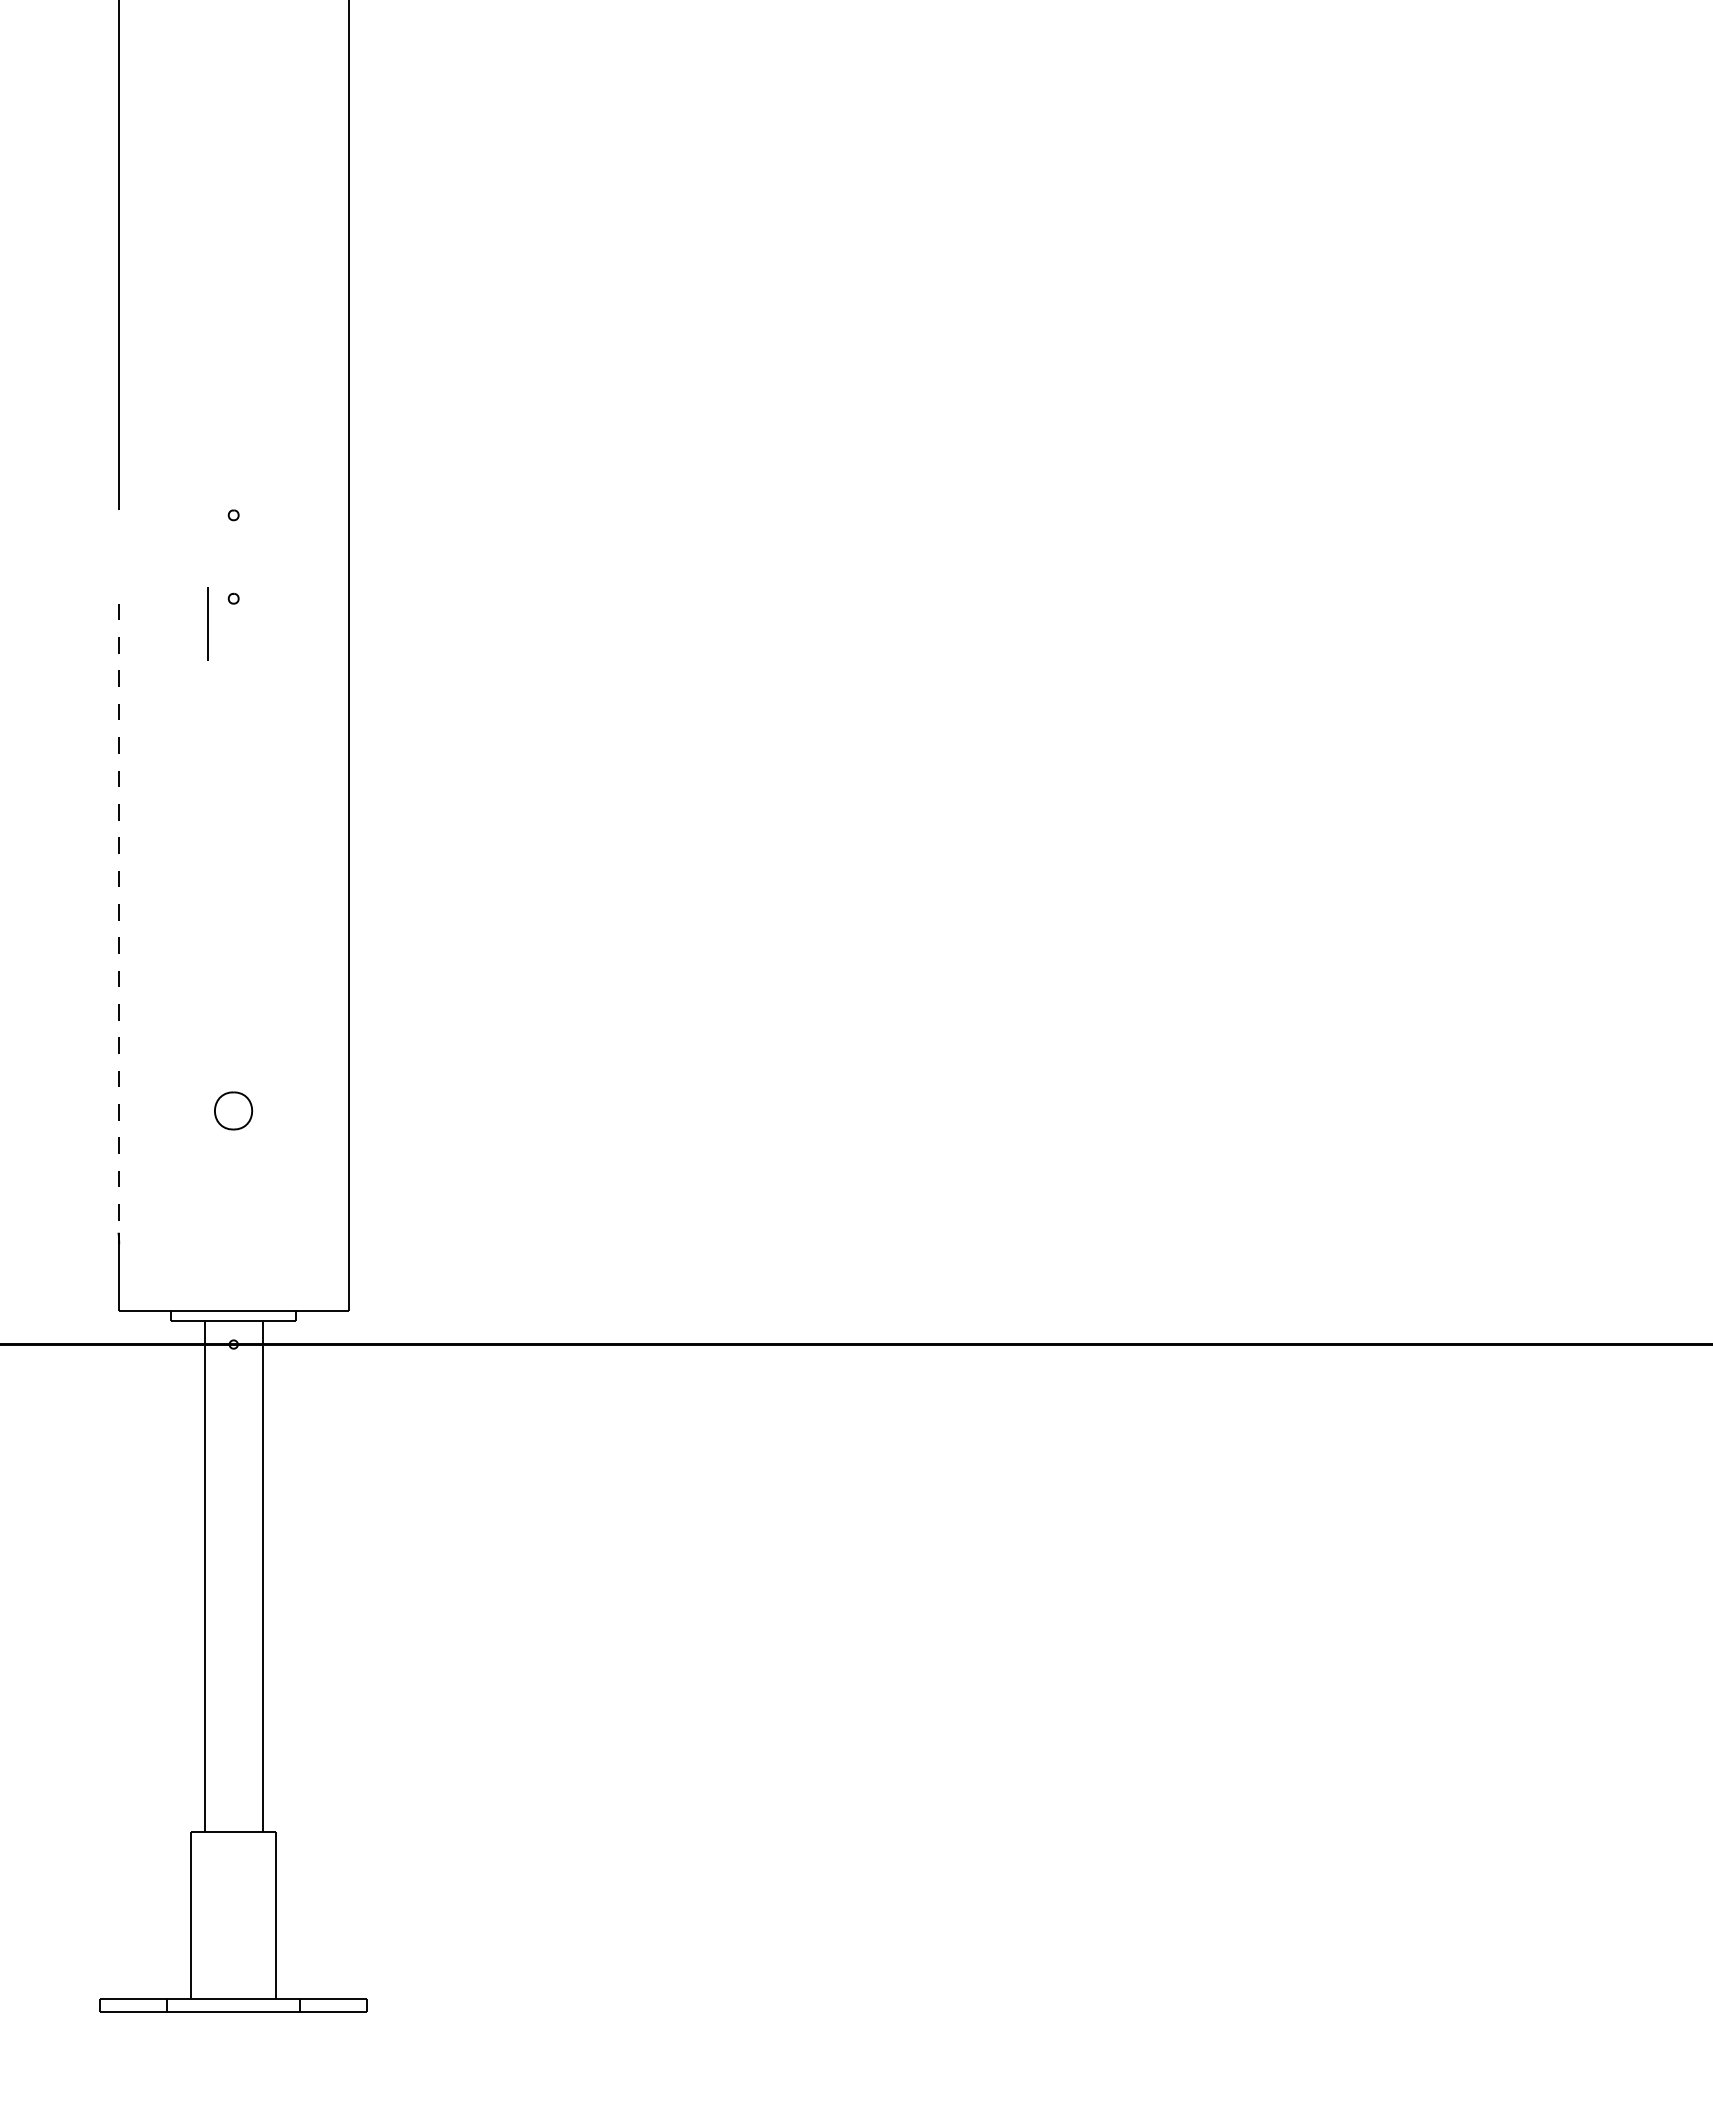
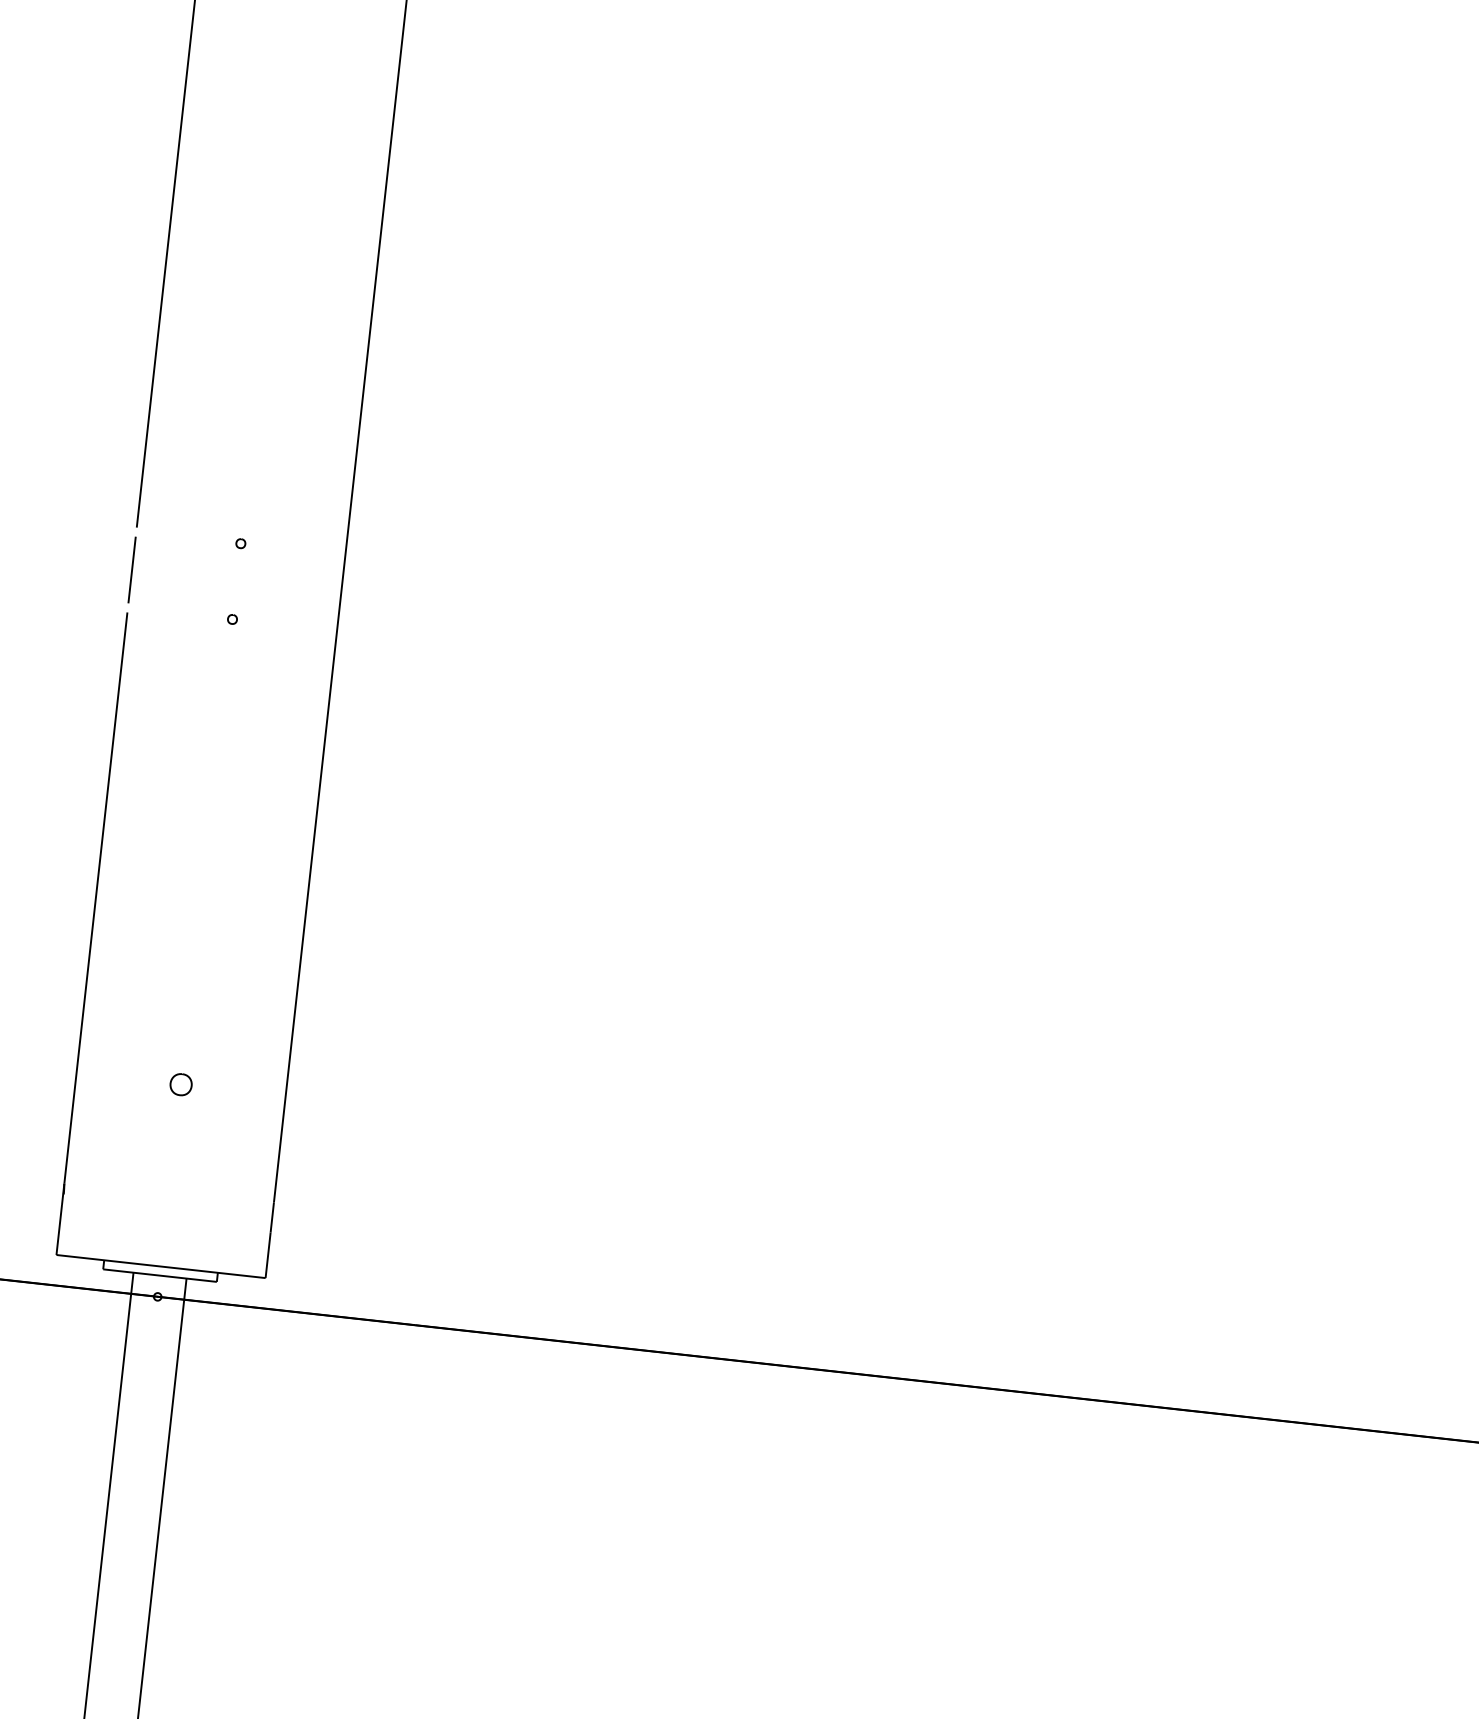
line: (207, 623) -> (132, 569), moved
line: (118, 918) -> (95, 898), dashed -> solid
part: (233, 1110) -> (180, 1084), size x0.62

